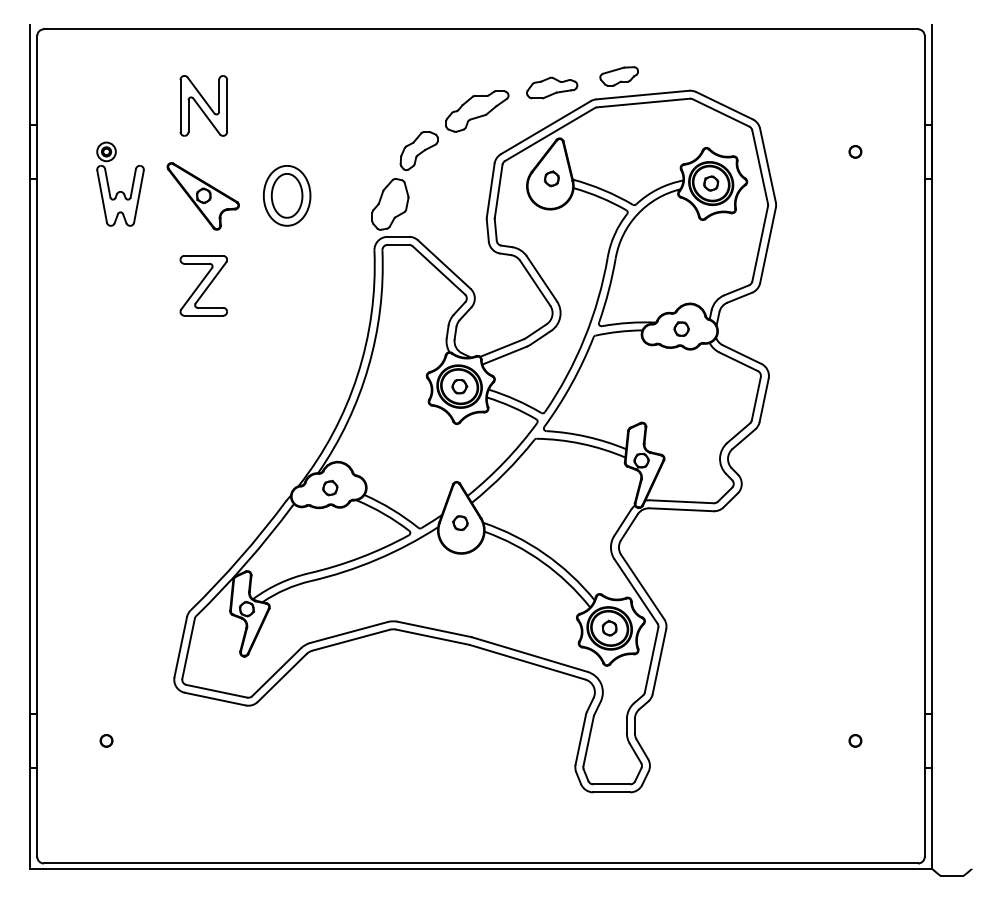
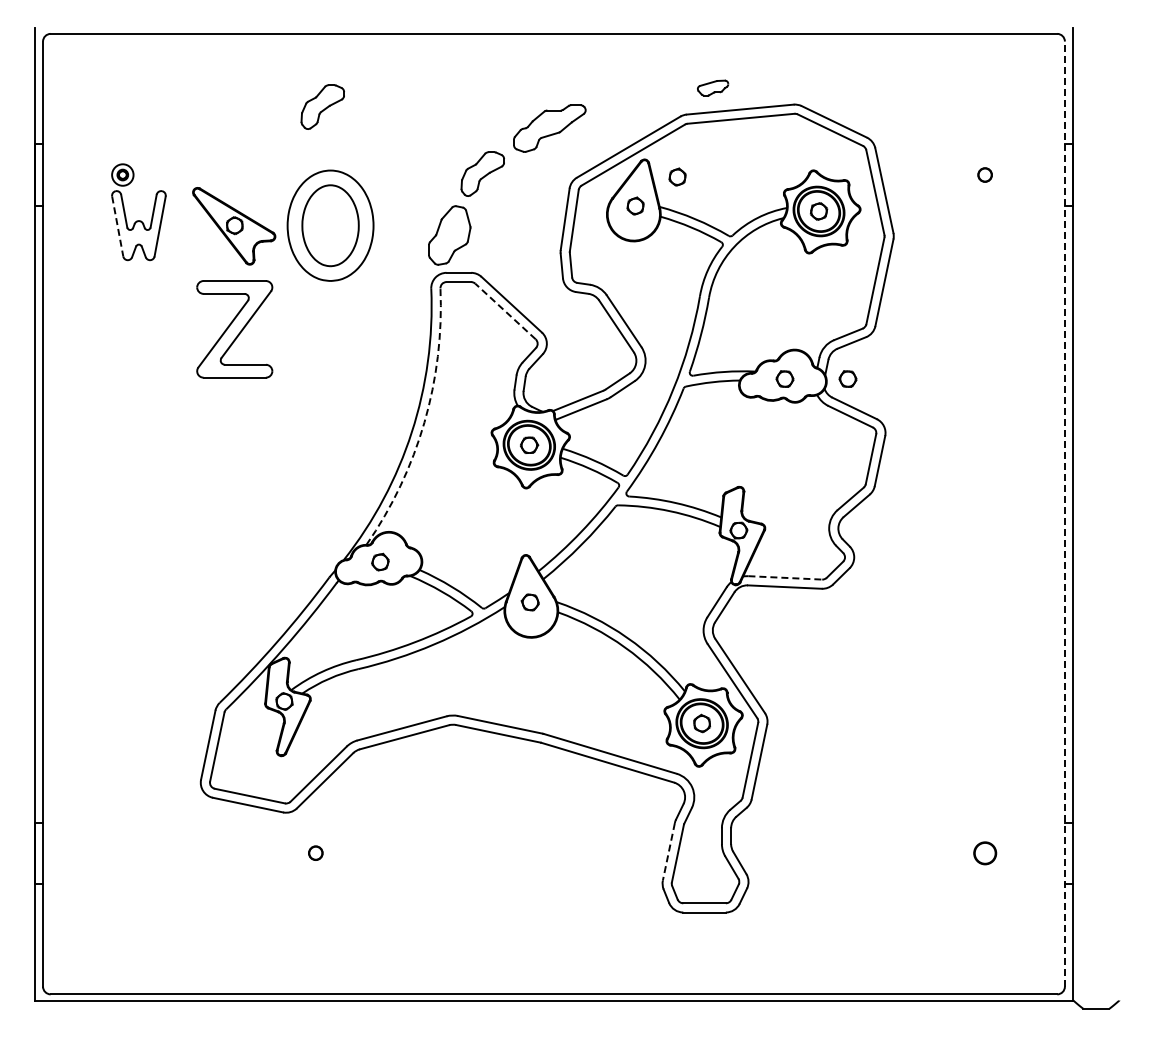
part: (618, 75) -> (712, 87), size x0.7
part: (551, 88) -> (635, 101), removed
part: (279, 92) -> (322, 106), added
part: (203, 105) -> (234, 121), removed
part: (588, 153) -> (677, 176), added
part: (286, 195) -> (330, 225), size x1.6
line: (101, 196) -> (117, 226), solid -> dashed
line: (438, 270) -> (505, 311), solid -> dashed
part: (203, 285) -> (234, 328), size x1.4
part: (735, 328) -> (847, 378), added
arc: (368, 366) -> (424, 422), solid -> dashed
line: (924, 446) -> (1064, 514), solid -> dashed
line: (682, 501) -> (785, 577), solid -> dashed
circle: (106, 740) -> (315, 852), moved
line: (580, 740) -> (668, 852), solid -> dashed
circle: (854, 740) -> (984, 852), size x1.6

